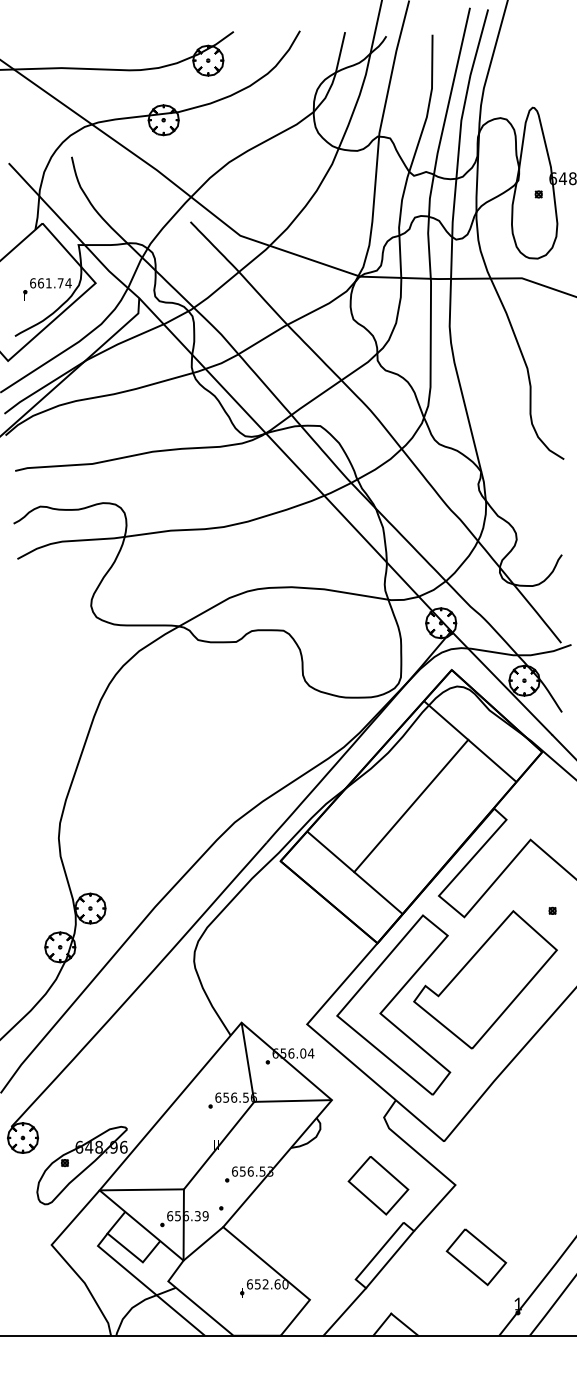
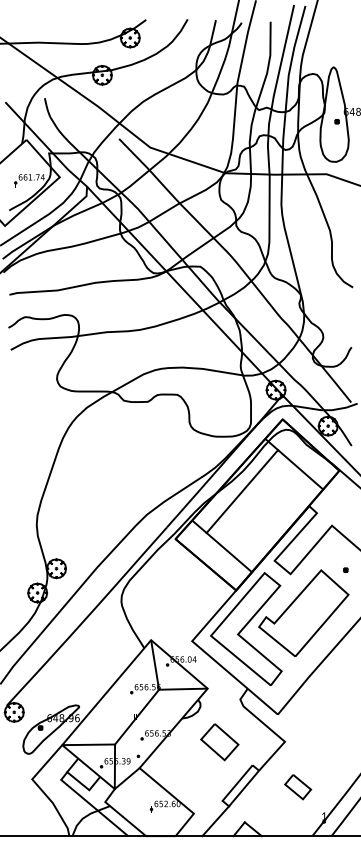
line: (411, 805) -> (242, 491), moved
part: (377, 1186) -> (219, 742), moved
part: (475, 1258) -> (297, 787), size x0.7

